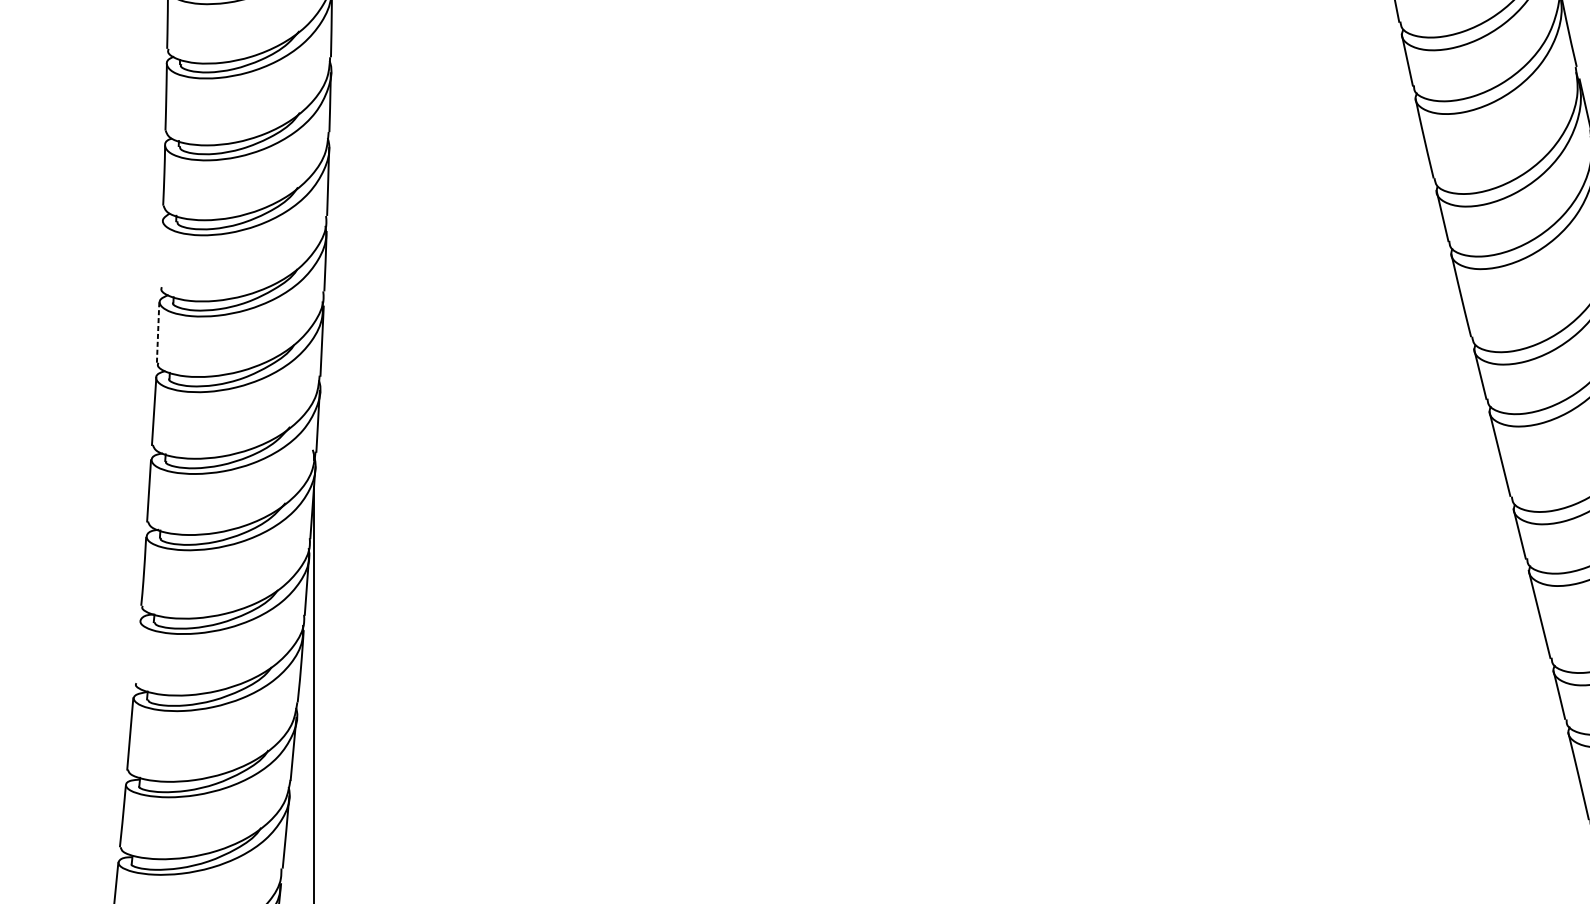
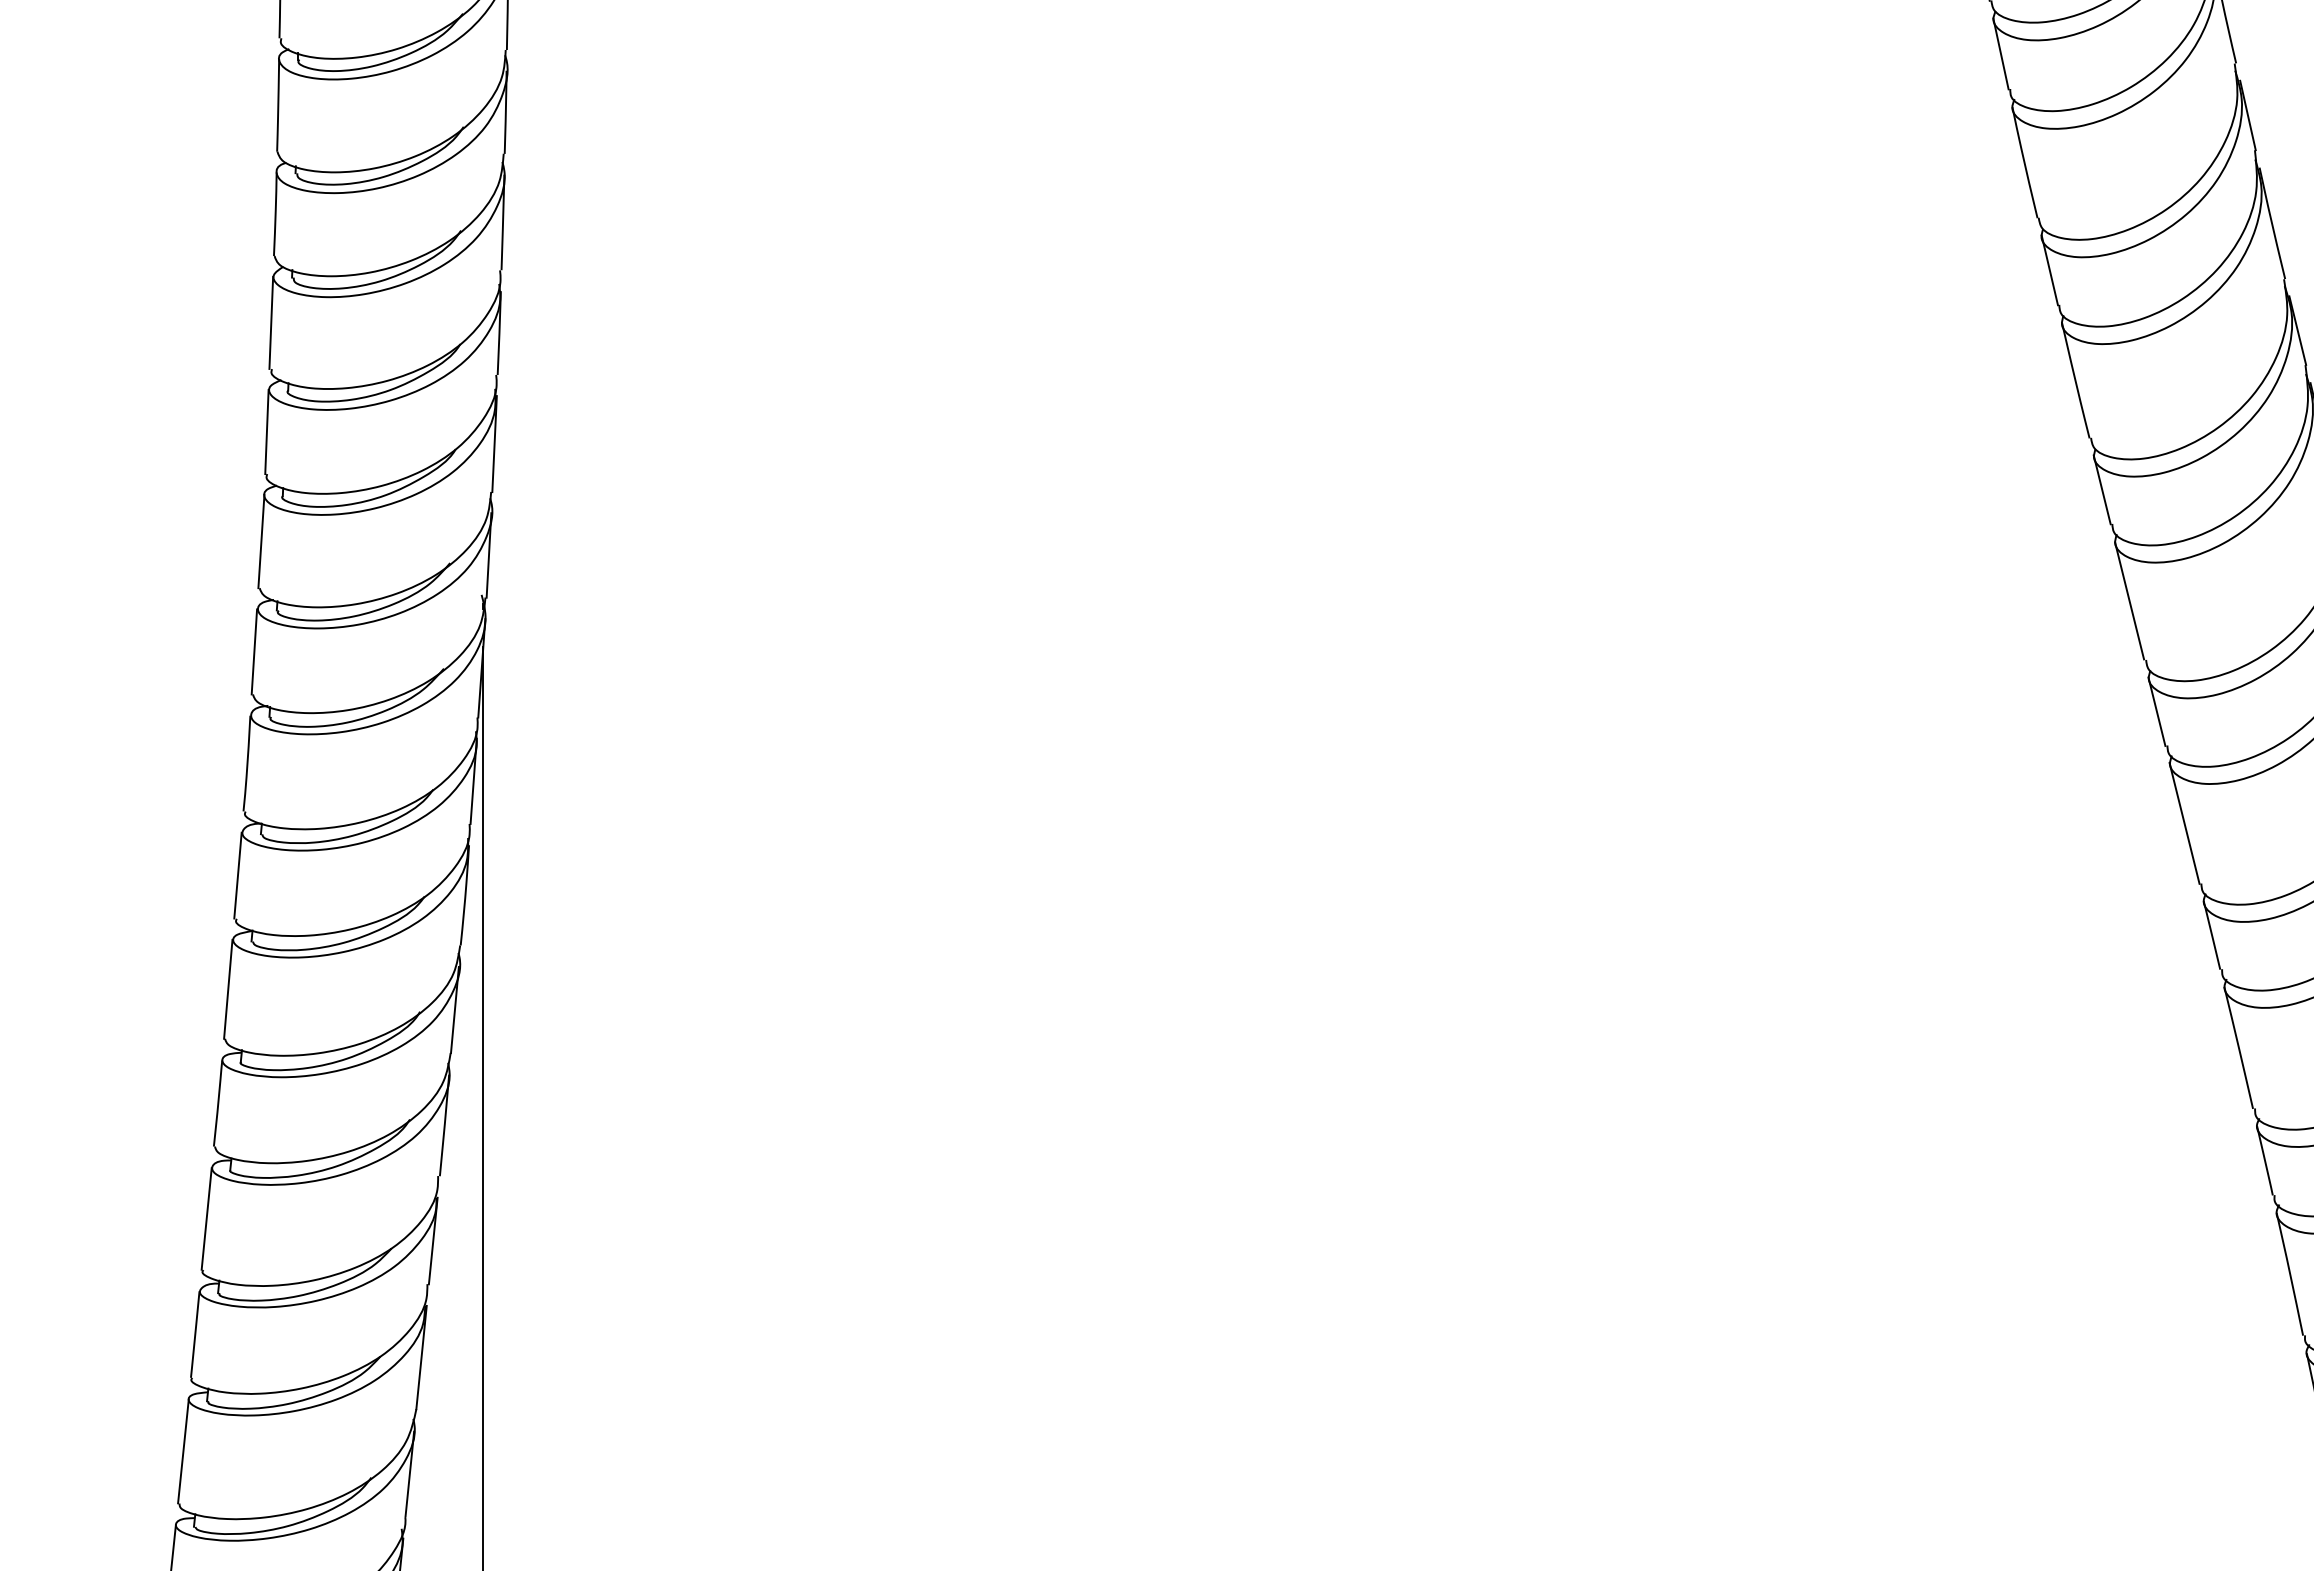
line: (161, 253) -> (271, 322), added
line: (157, 332) -> (266, 432), dashed -> solid
line: (136, 651) -> (237, 875), added

